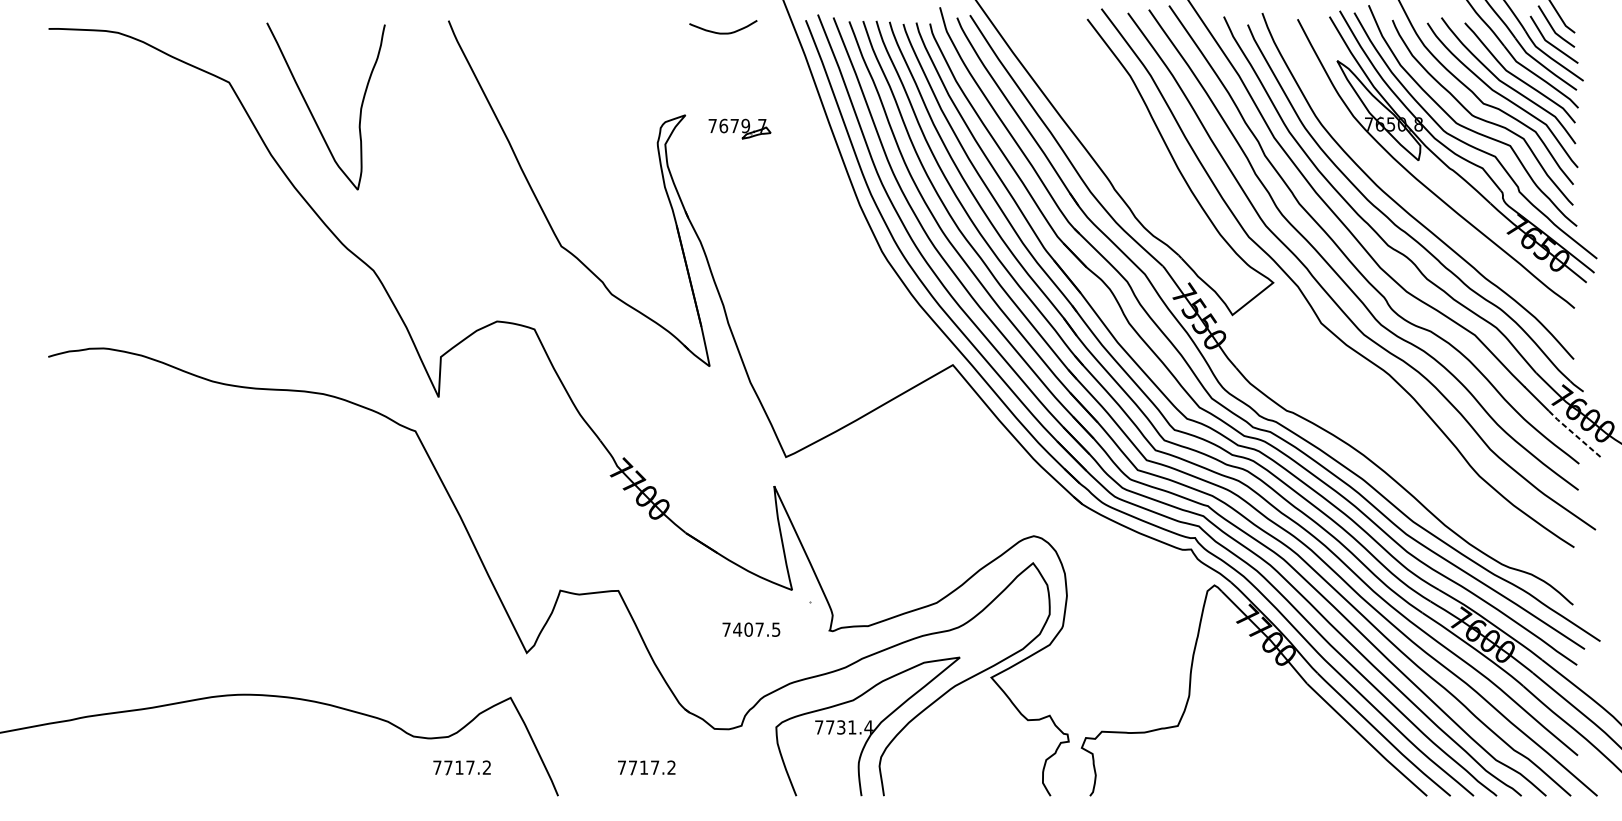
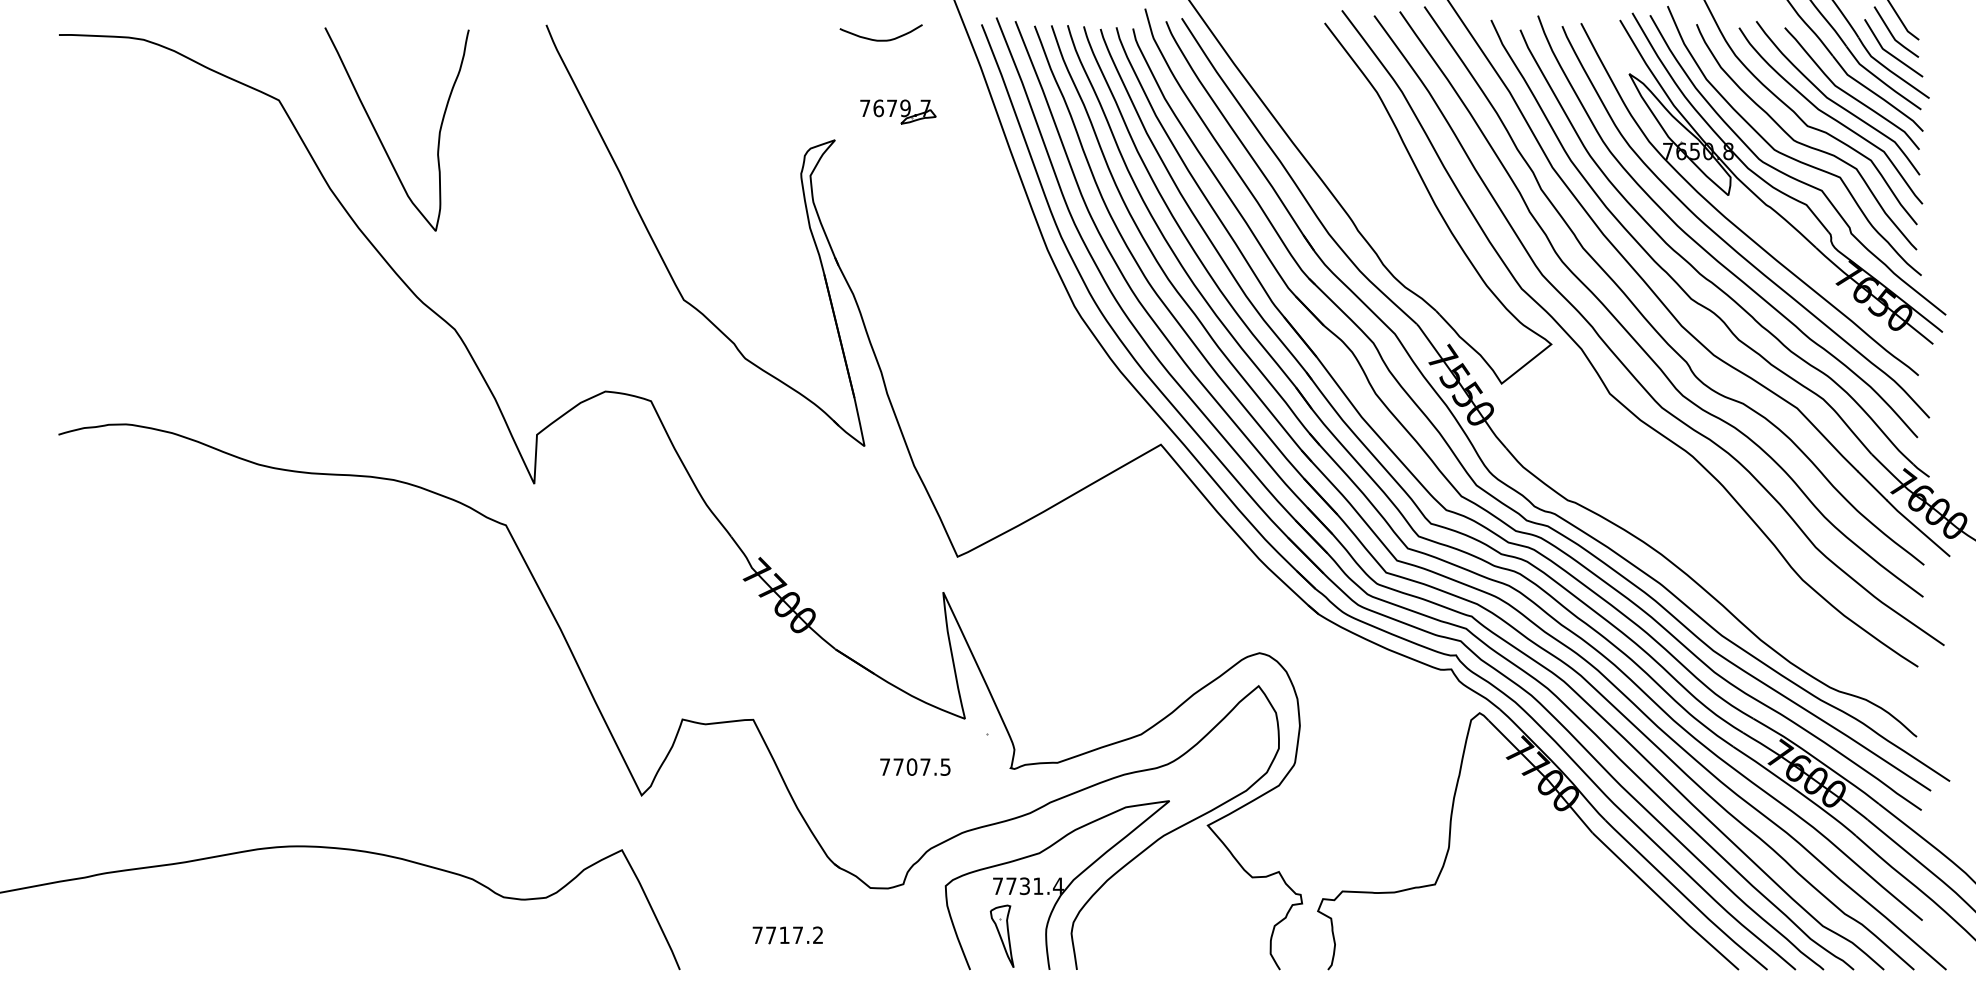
part: (740, 128) -> (898, 111), moved
curve: (1417, 198) -> (1726, 241), added
line: (1572, 433) -> (1916, 527), dashed -> solid
text: (737, 629) -> (898, 766), 7407.5 -> 7707.5
part: (461, 767) -> (562, 935), removed
part: (822, 767) -> (1001, 935), added

